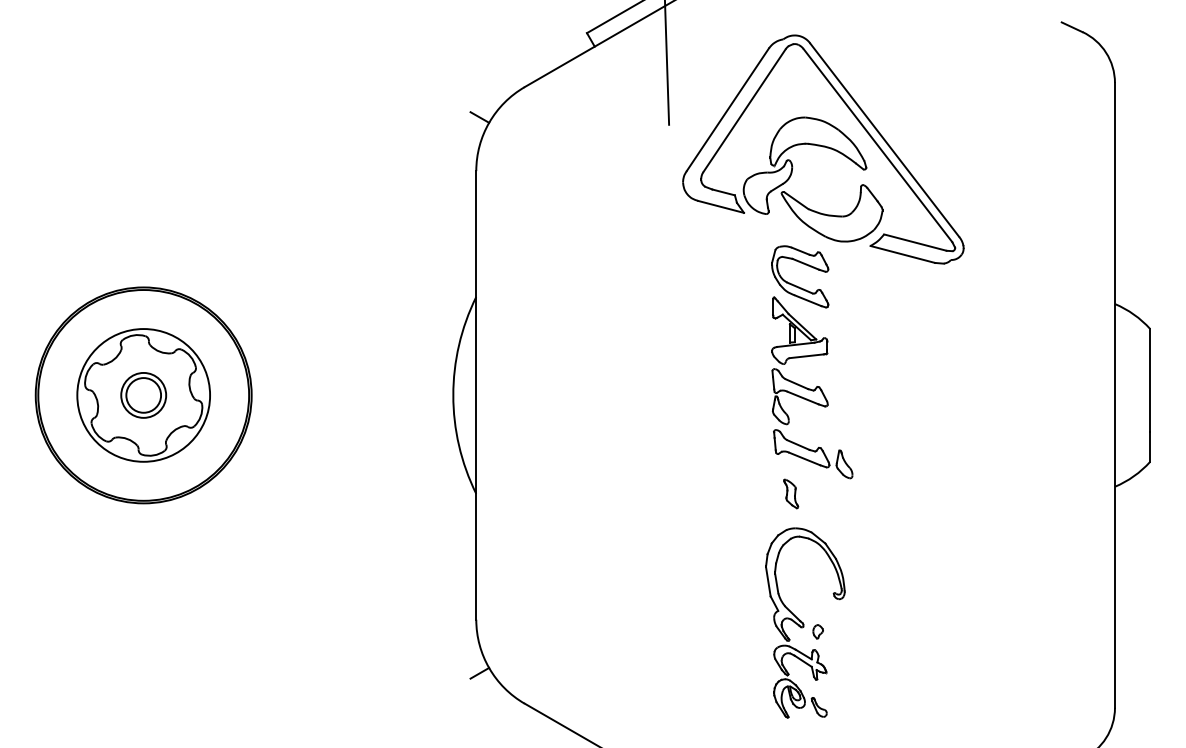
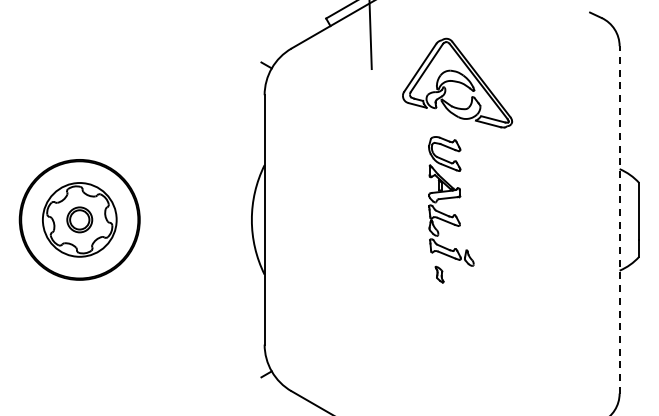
part: (823, 148) -> (457, 82), size x0.7
line: (1114, 394) -> (619, 219), solid -> dashed
part: (805, 623) -> (447, 346), removed

